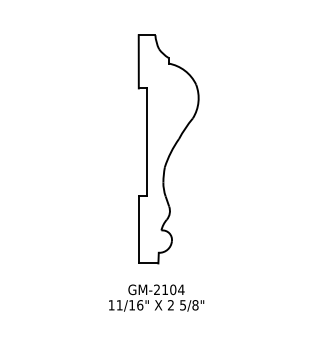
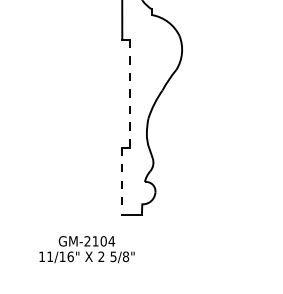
line: (146, 142) -> (129, 94), solid -> dashed
line: (138, 229) -> (121, 181), solid -> dashed
text: (156, 297) -> (86, 249), moved

